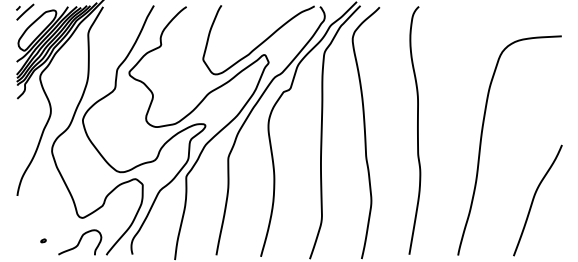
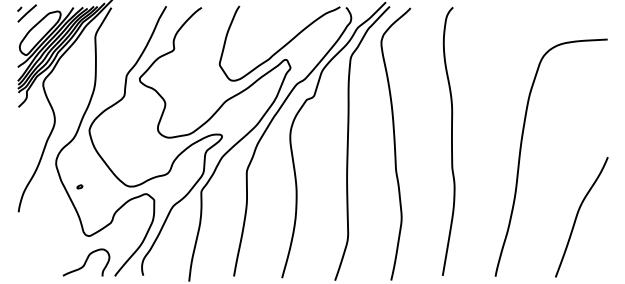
part: (43, 240) -> (79, 186), moved

